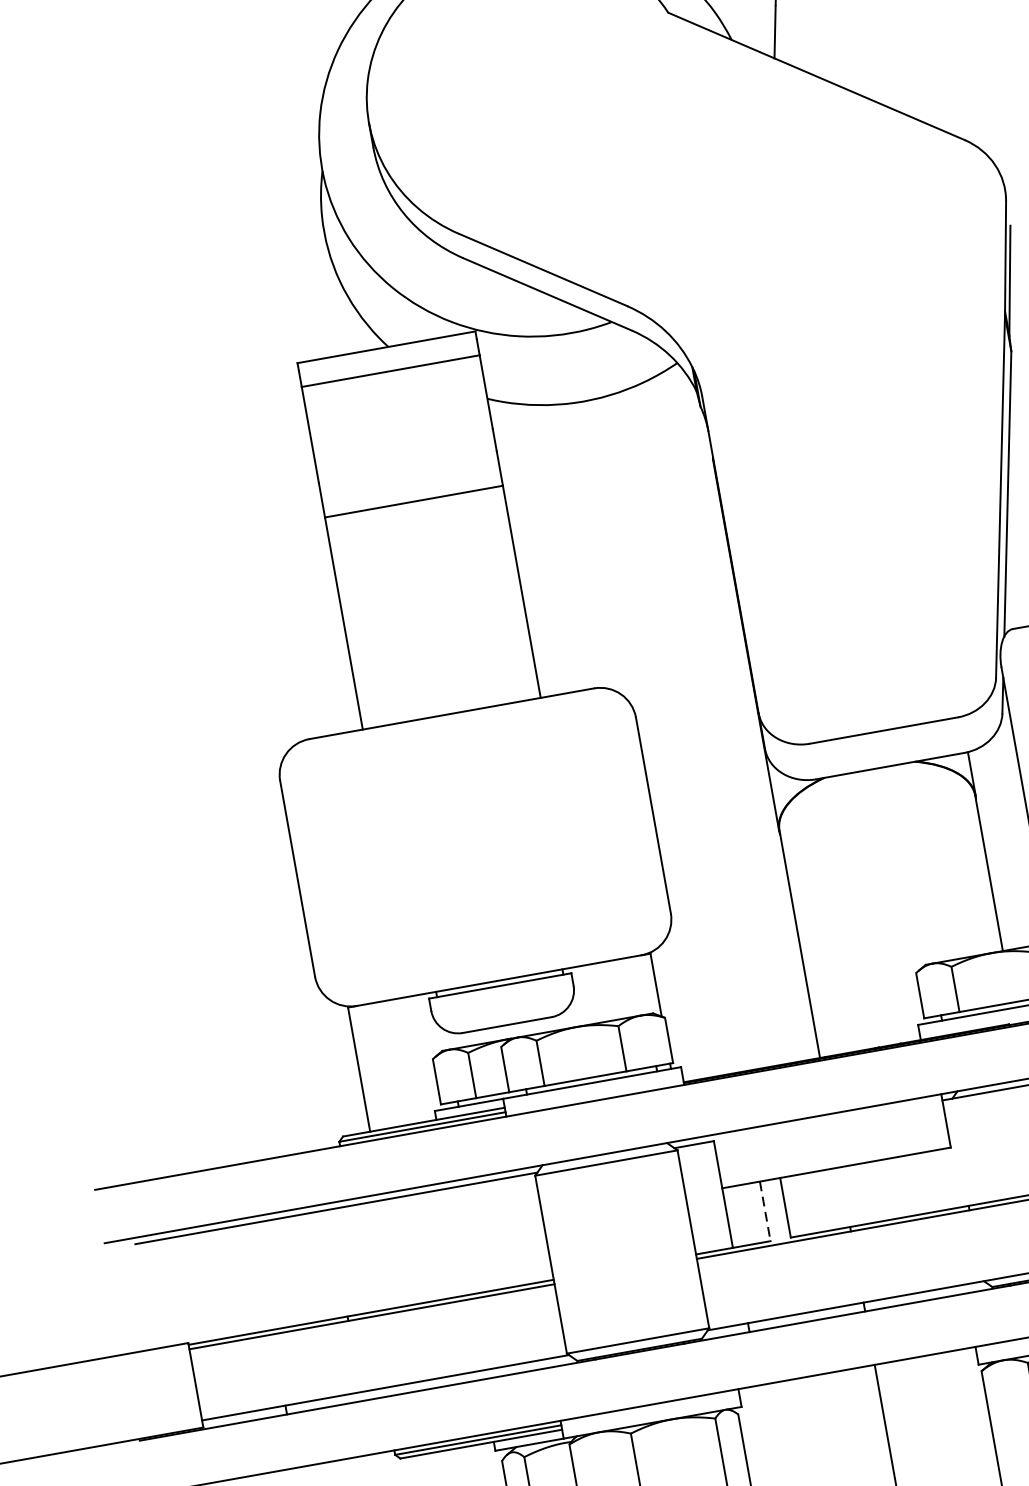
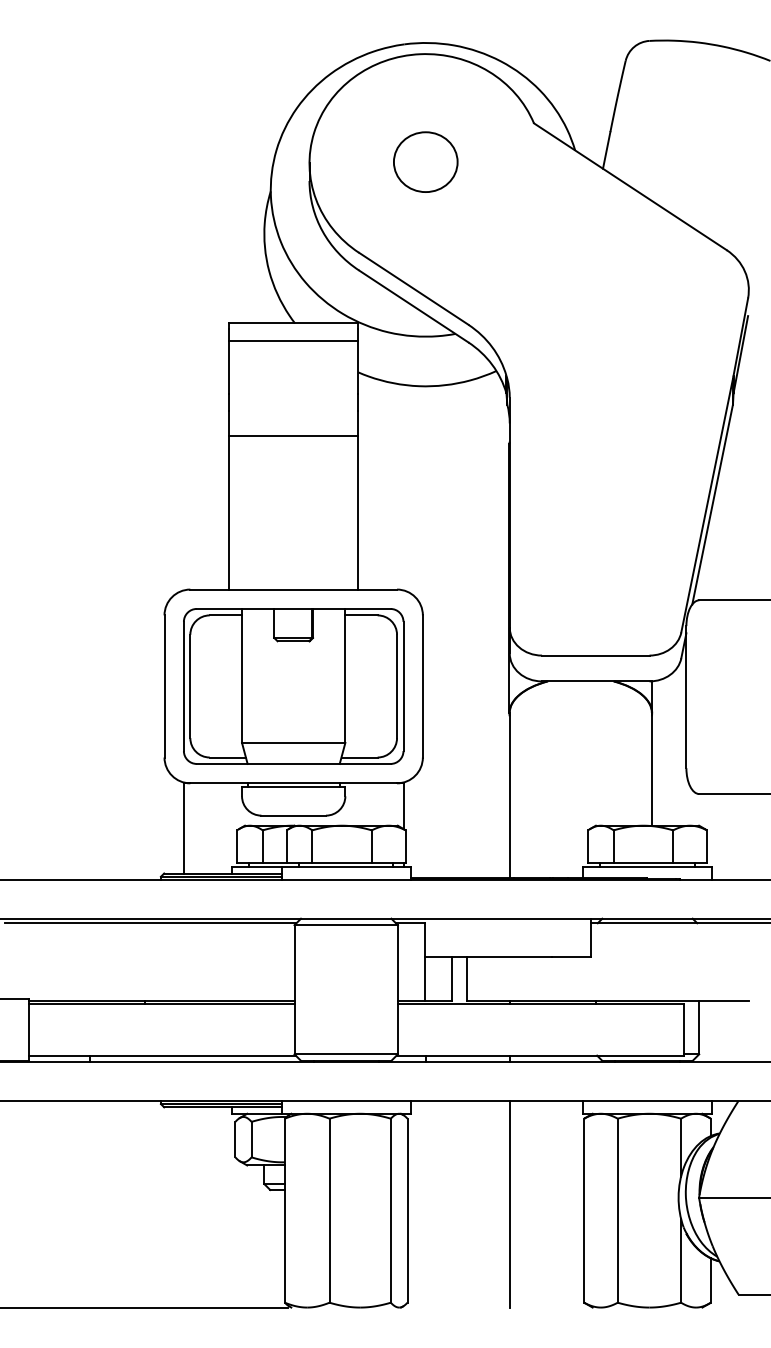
part: (528, 91) -> (425, 161), added
part: (475, 847) -> (293, 686), added
line: (764, 1212) -> (451, 979), dashed -> solid

